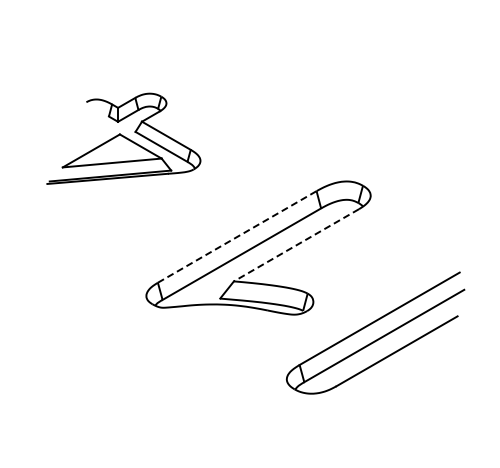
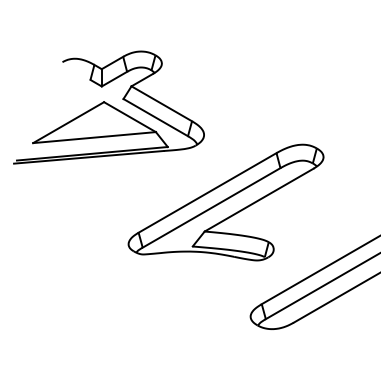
part: (123, 138) -> (108, 107), size x1.43
line: (237, 236) -> (207, 192), dashed -> solid
line: (296, 245) -> (259, 200), dashed -> solid

